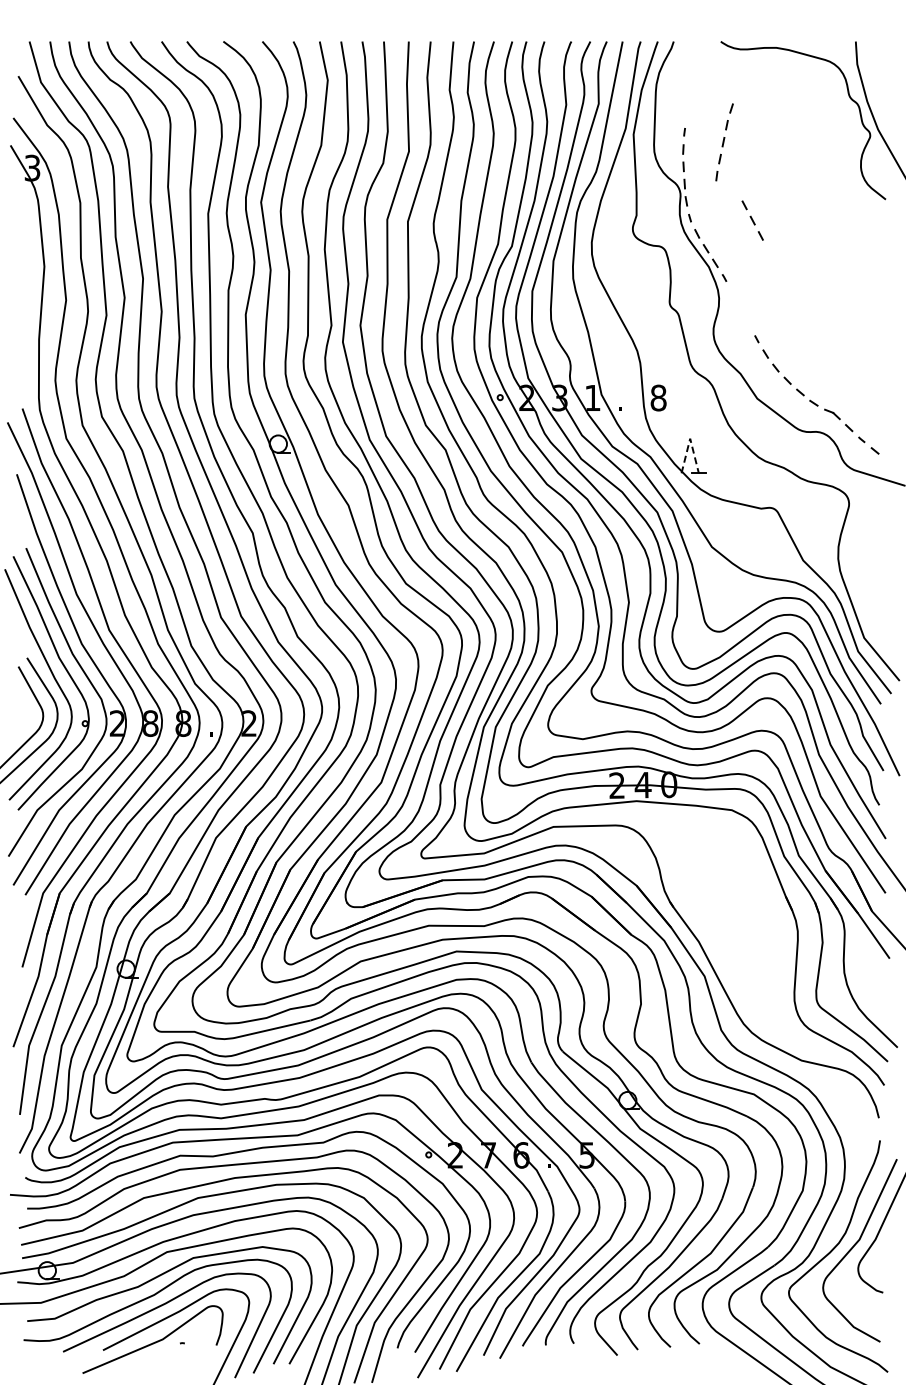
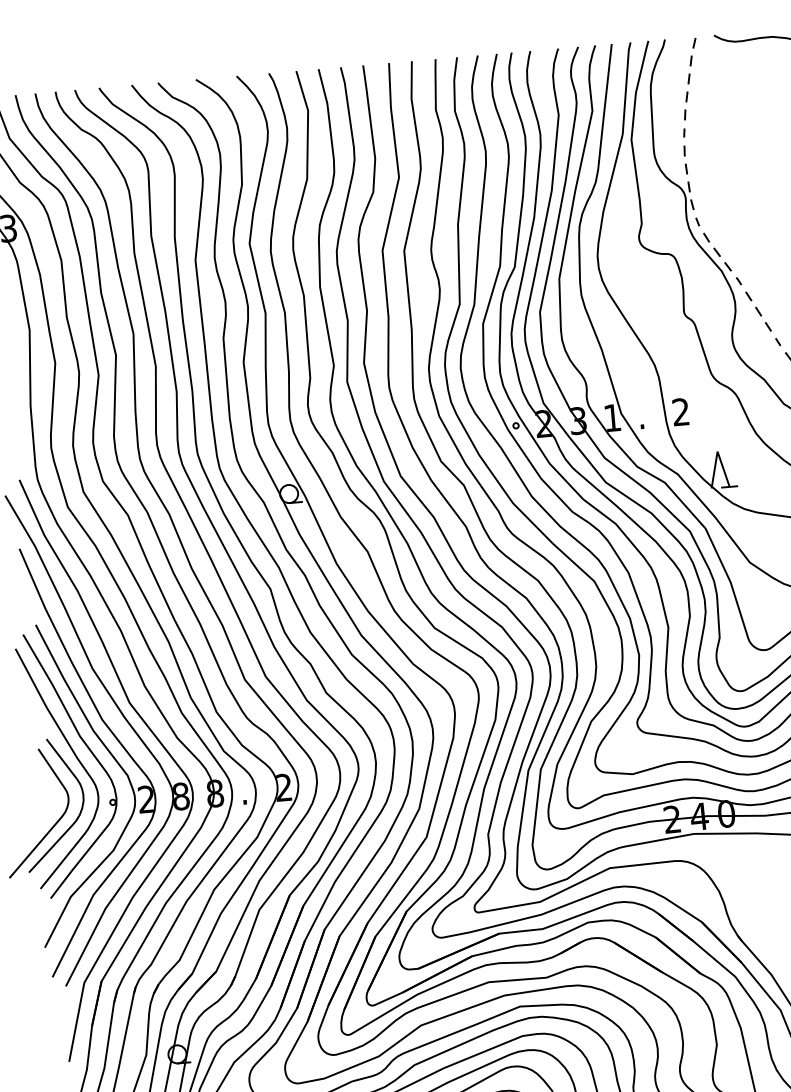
part: (724, 142) -> (690, 79), moved
part: (752, 220) -> (758, 311), moved
text: (658, 397) -> (680, 411), 8 -> 2
line: (690, 438) -> (717, 451), dashed -> solid

